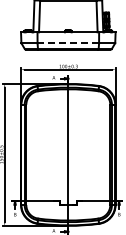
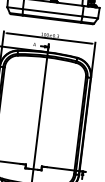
line: (68, 43) -> (52, 13), dashed -> solid

